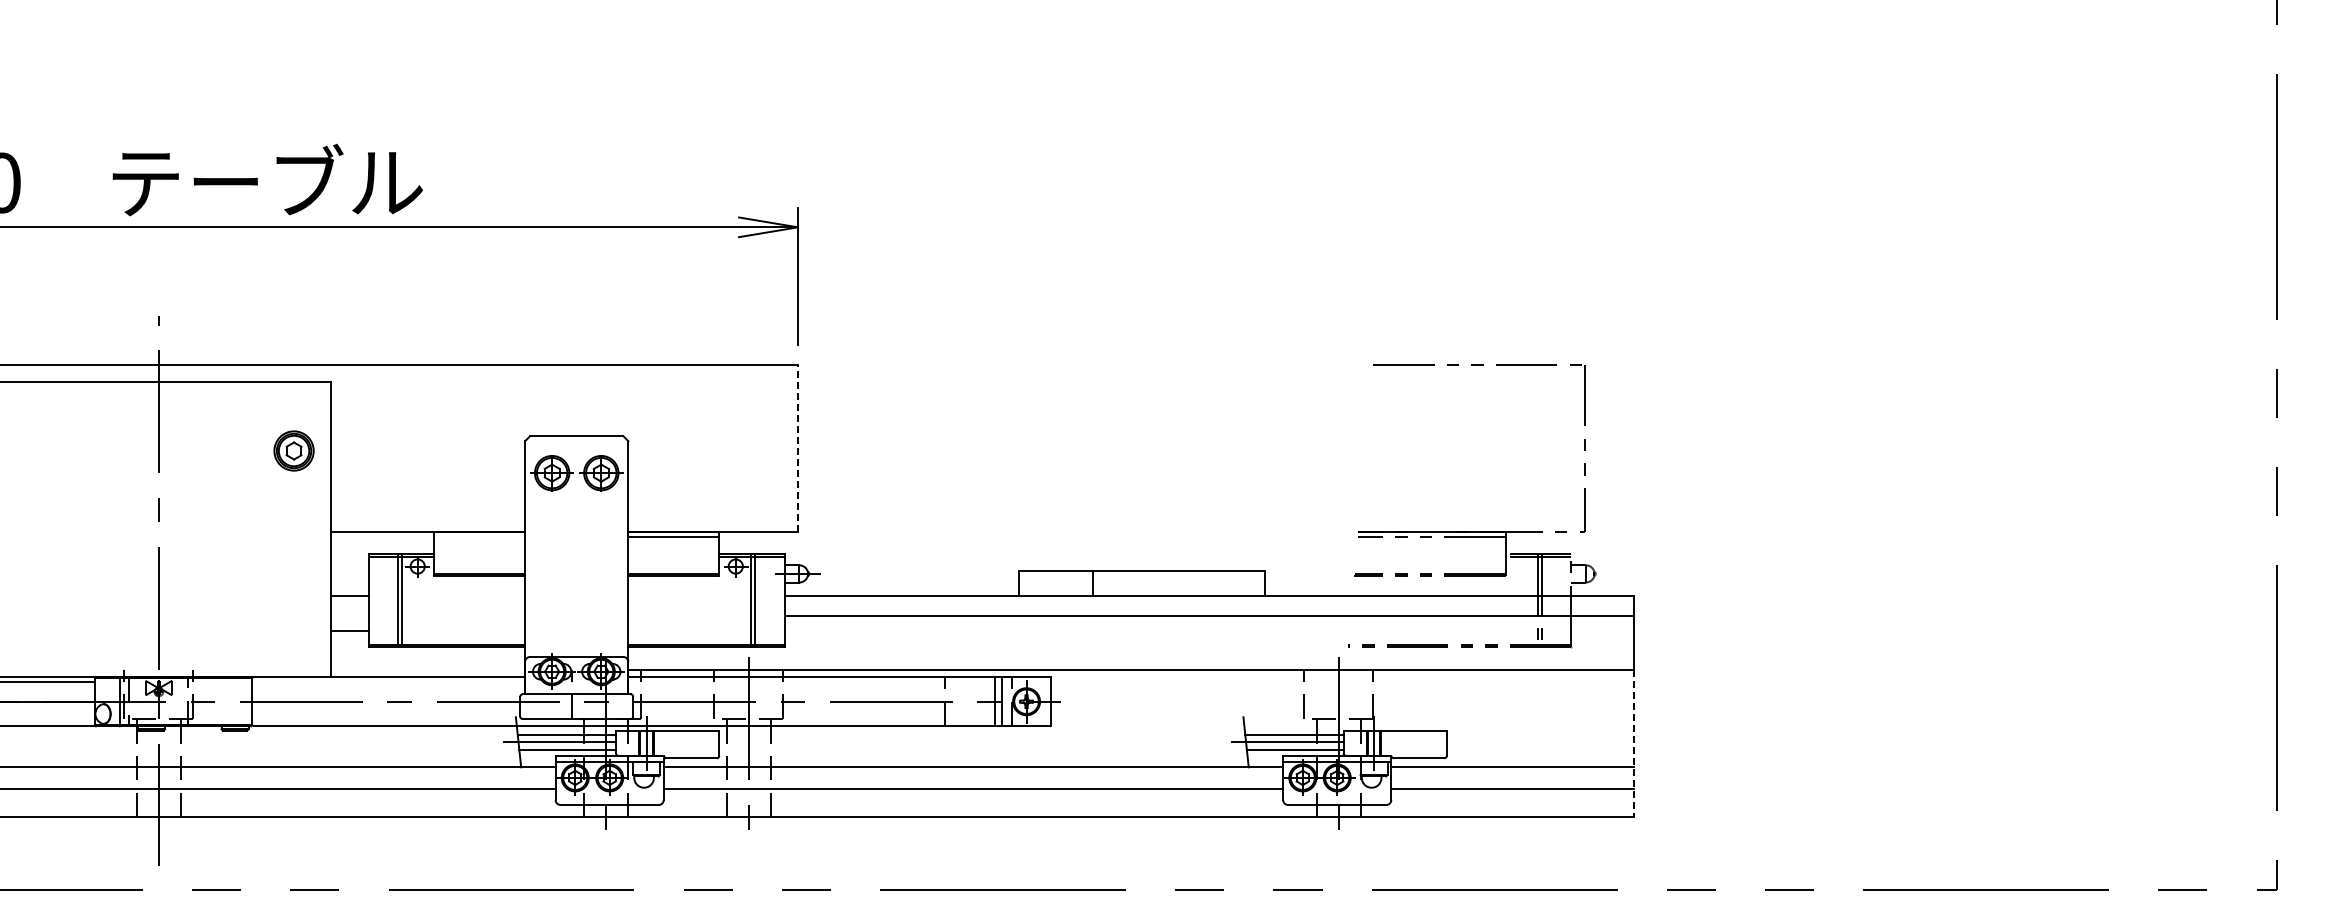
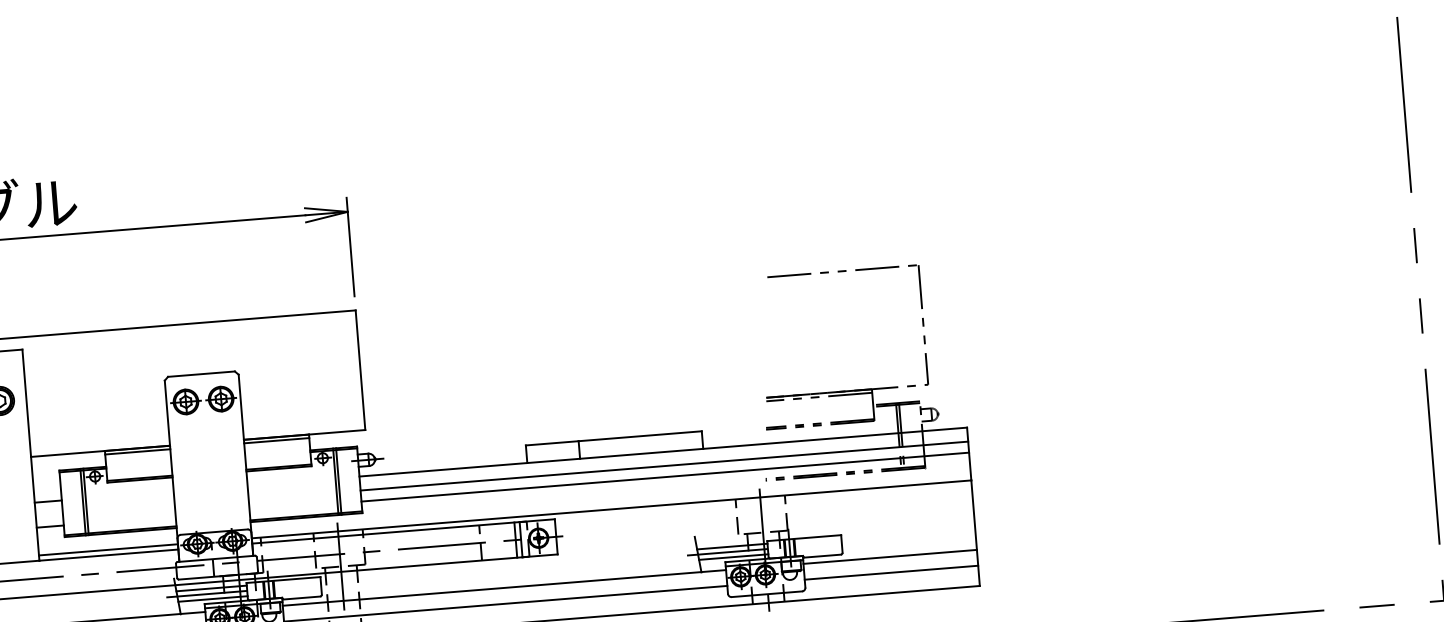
line: (797, 448) -> (360, 370), dashed -> solid
line: (479, 537) -> (137, 452), added
line: (1208, 631) -> (664, 477), added
line: (427, 669) -> (108, 549), added
line: (1633, 743) -> (975, 533), dashed -> solid

